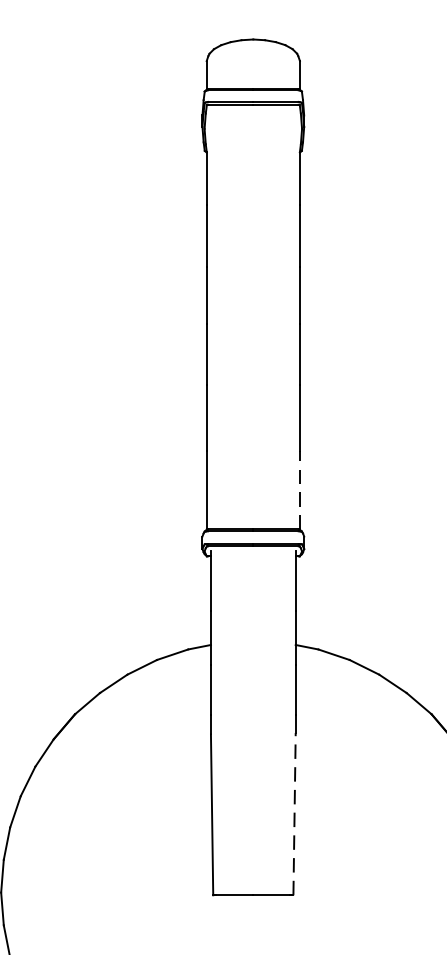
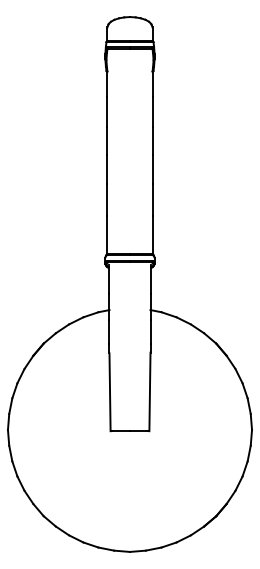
line: (299, 490) -> (152, 235), dashed -> solid
line: (293, 813) -> (149, 391), dashed -> solid

